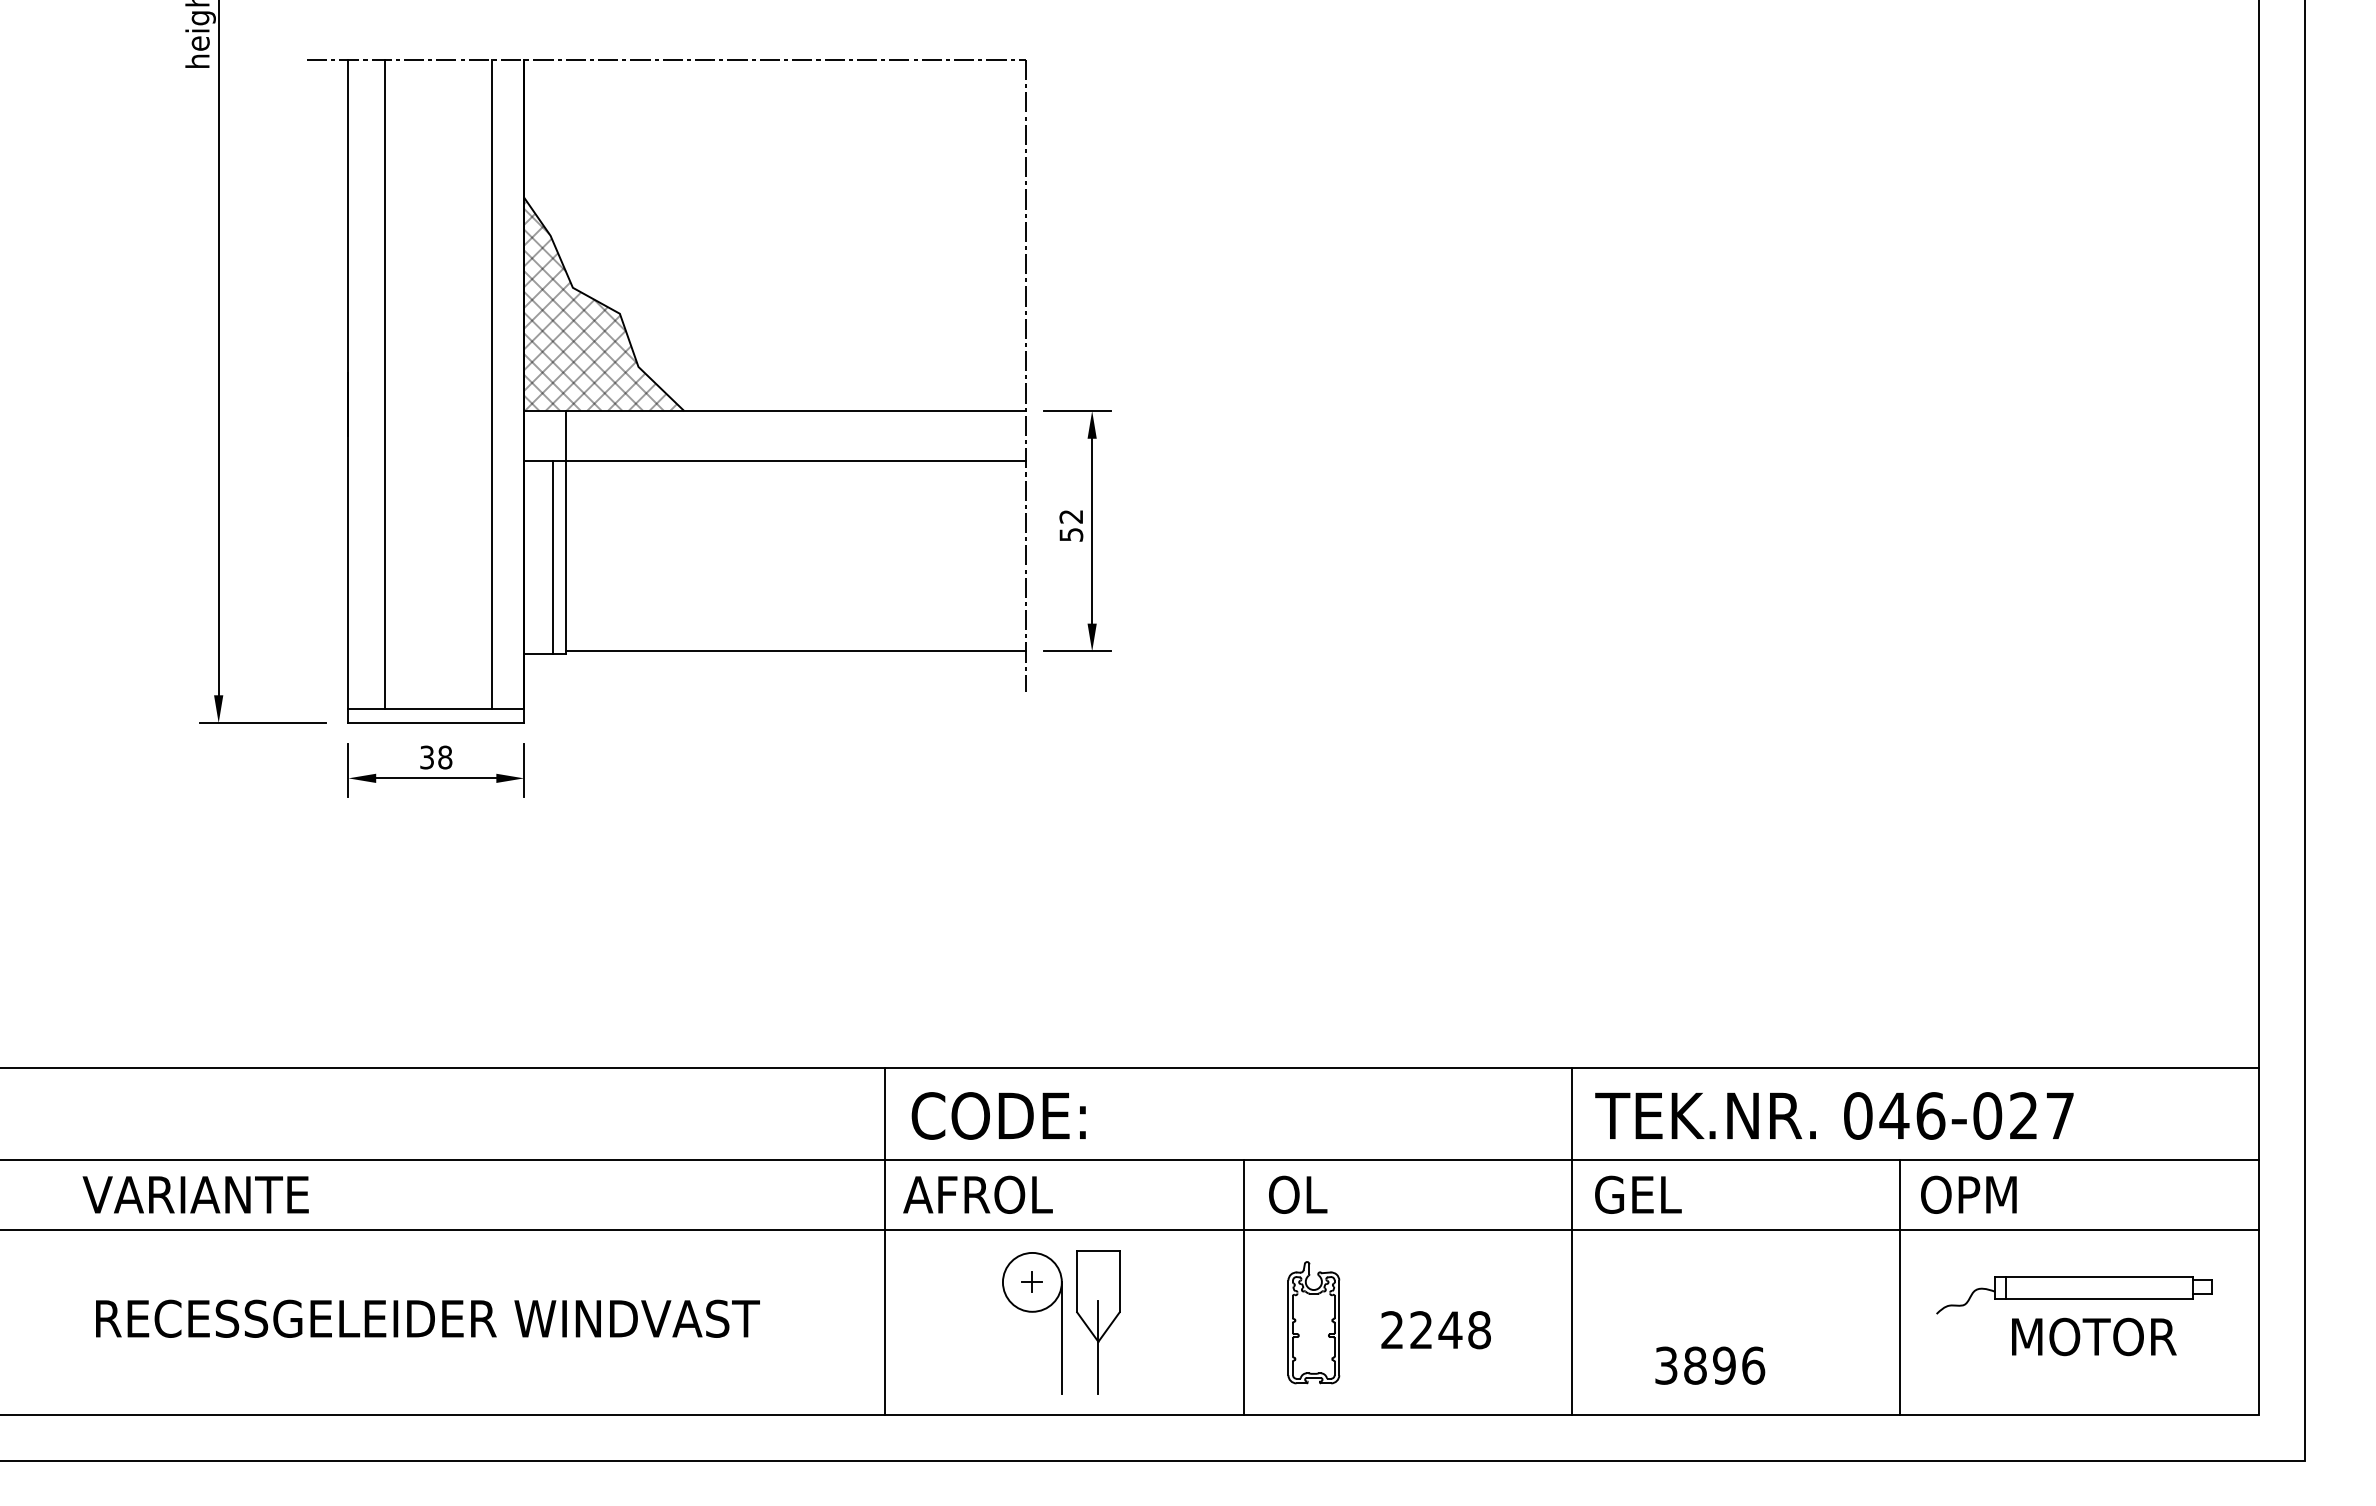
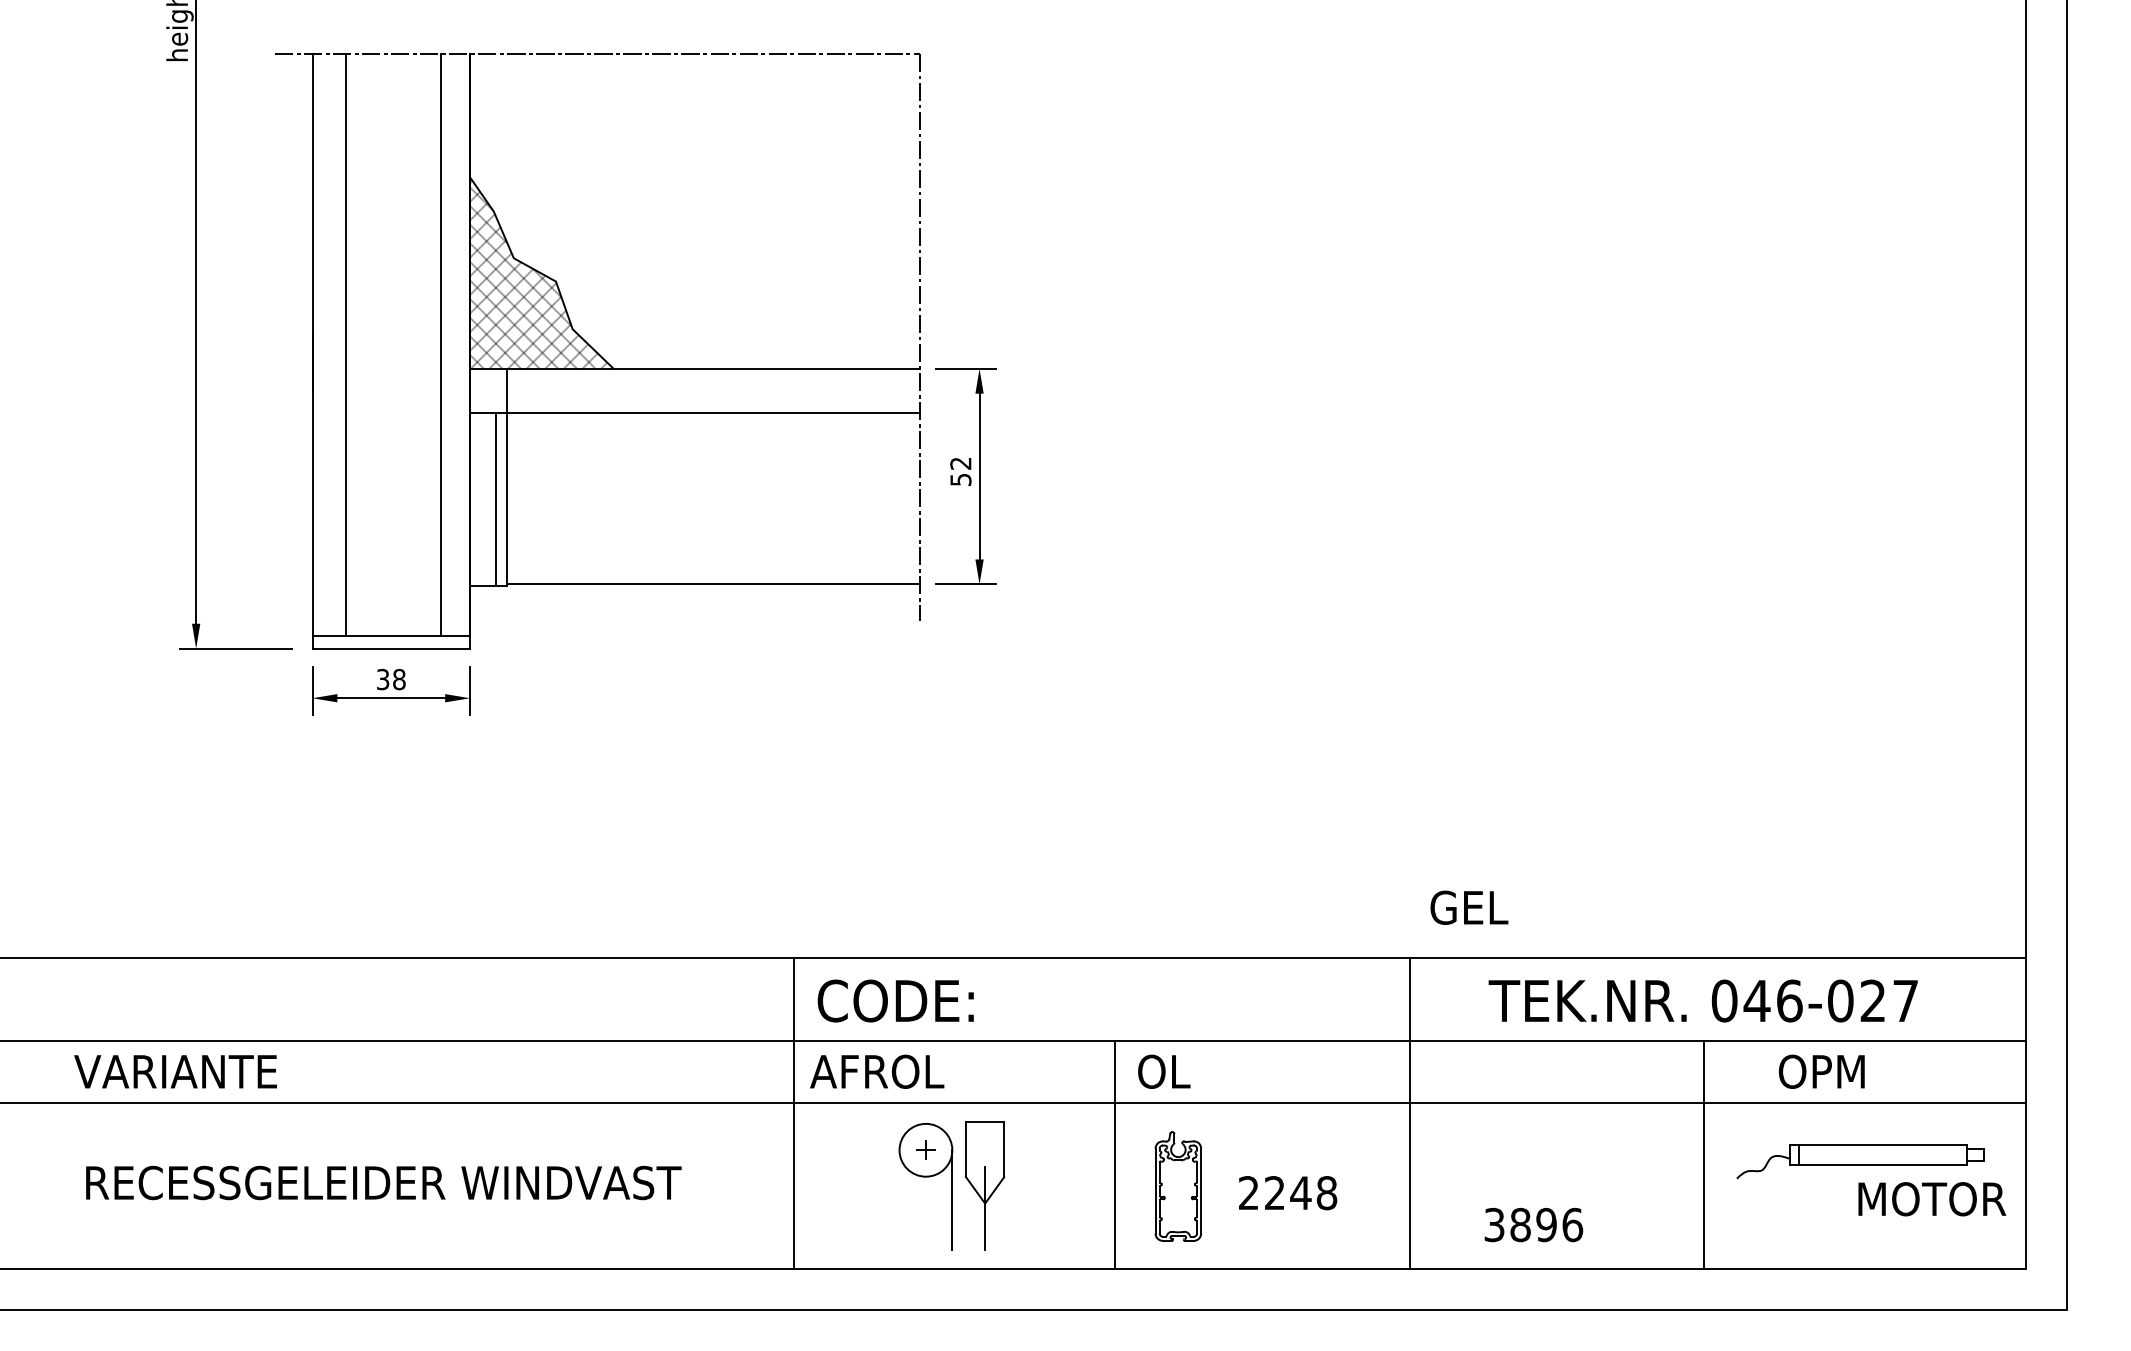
text: (1833, 1115) -> (1702, 1000), moved
text: (1638, 1194) -> (1469, 907), moved
text: (1968, 1194) -> (1821, 1071), moved
text: (2094, 1337) -> (1932, 1199), moved

